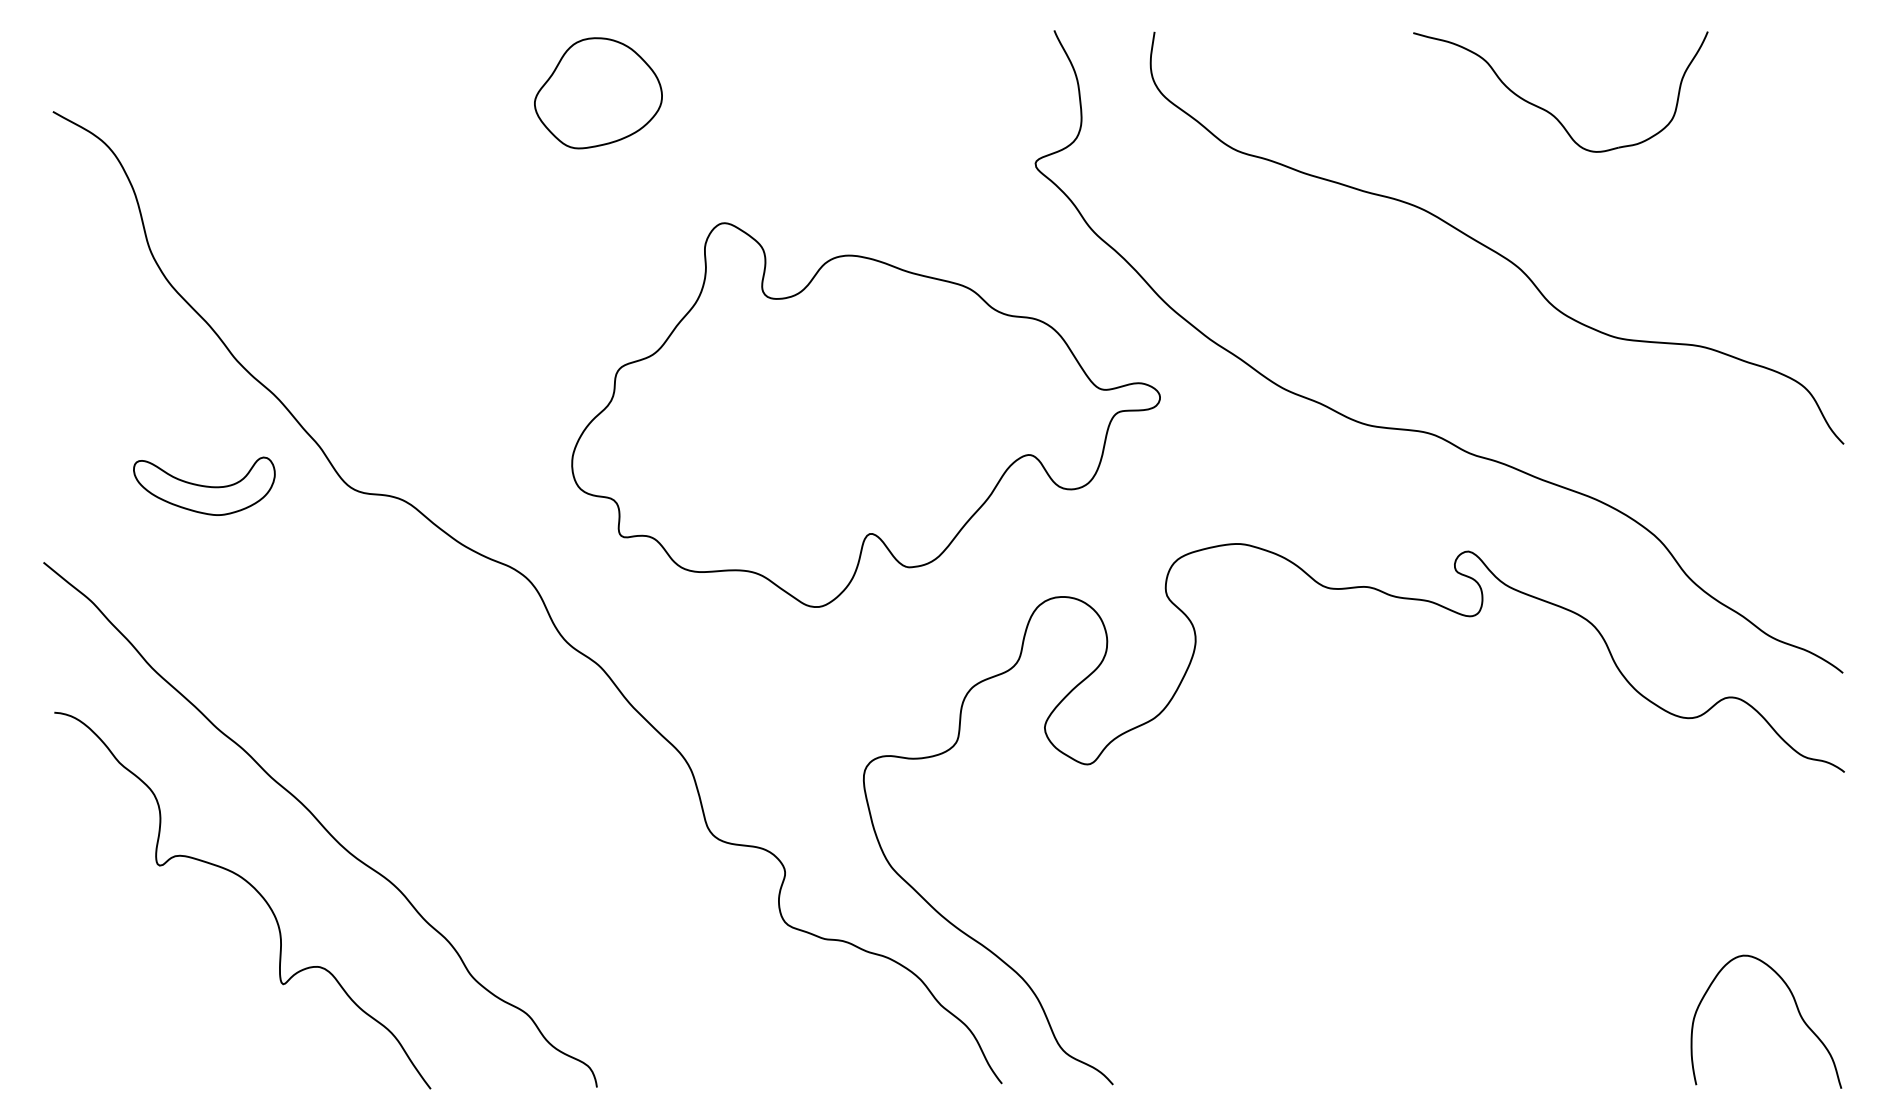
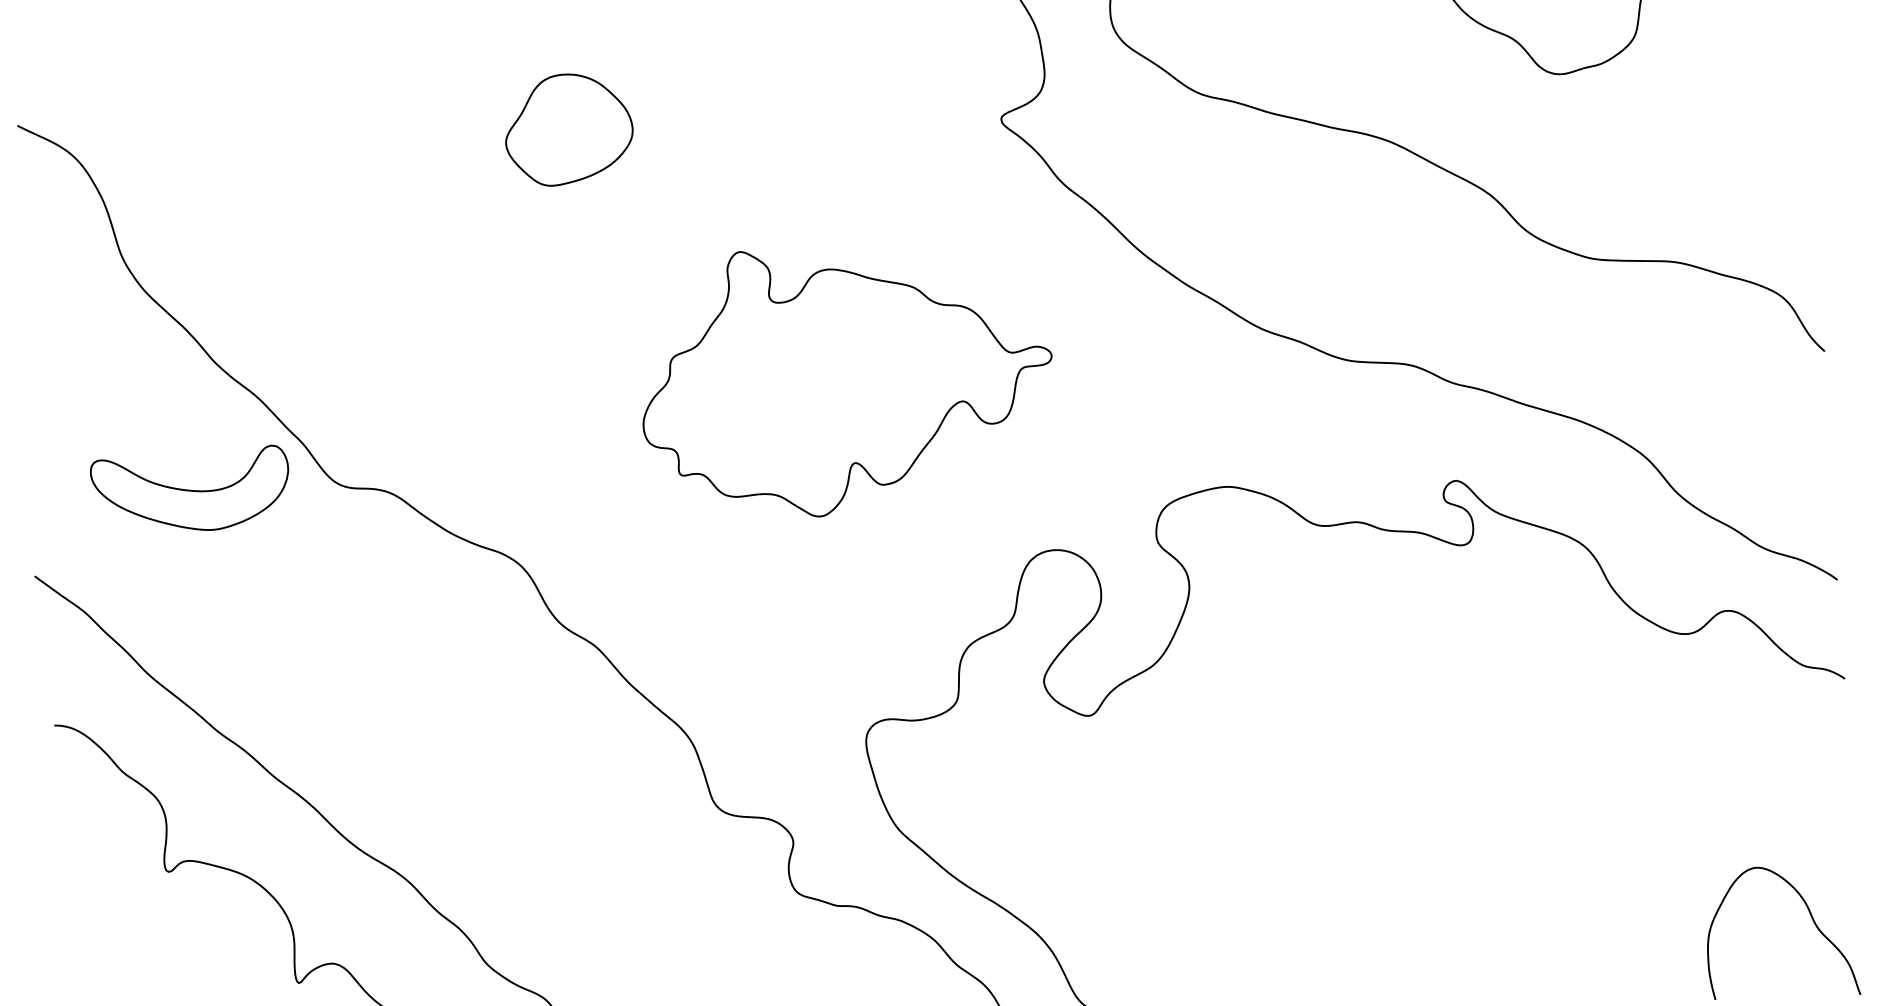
part: (598, 93) -> (569, 129), moved
part: (865, 414) -> (846, 379), size x0.7
part: (204, 485) -> (190, 489), size x1.4

